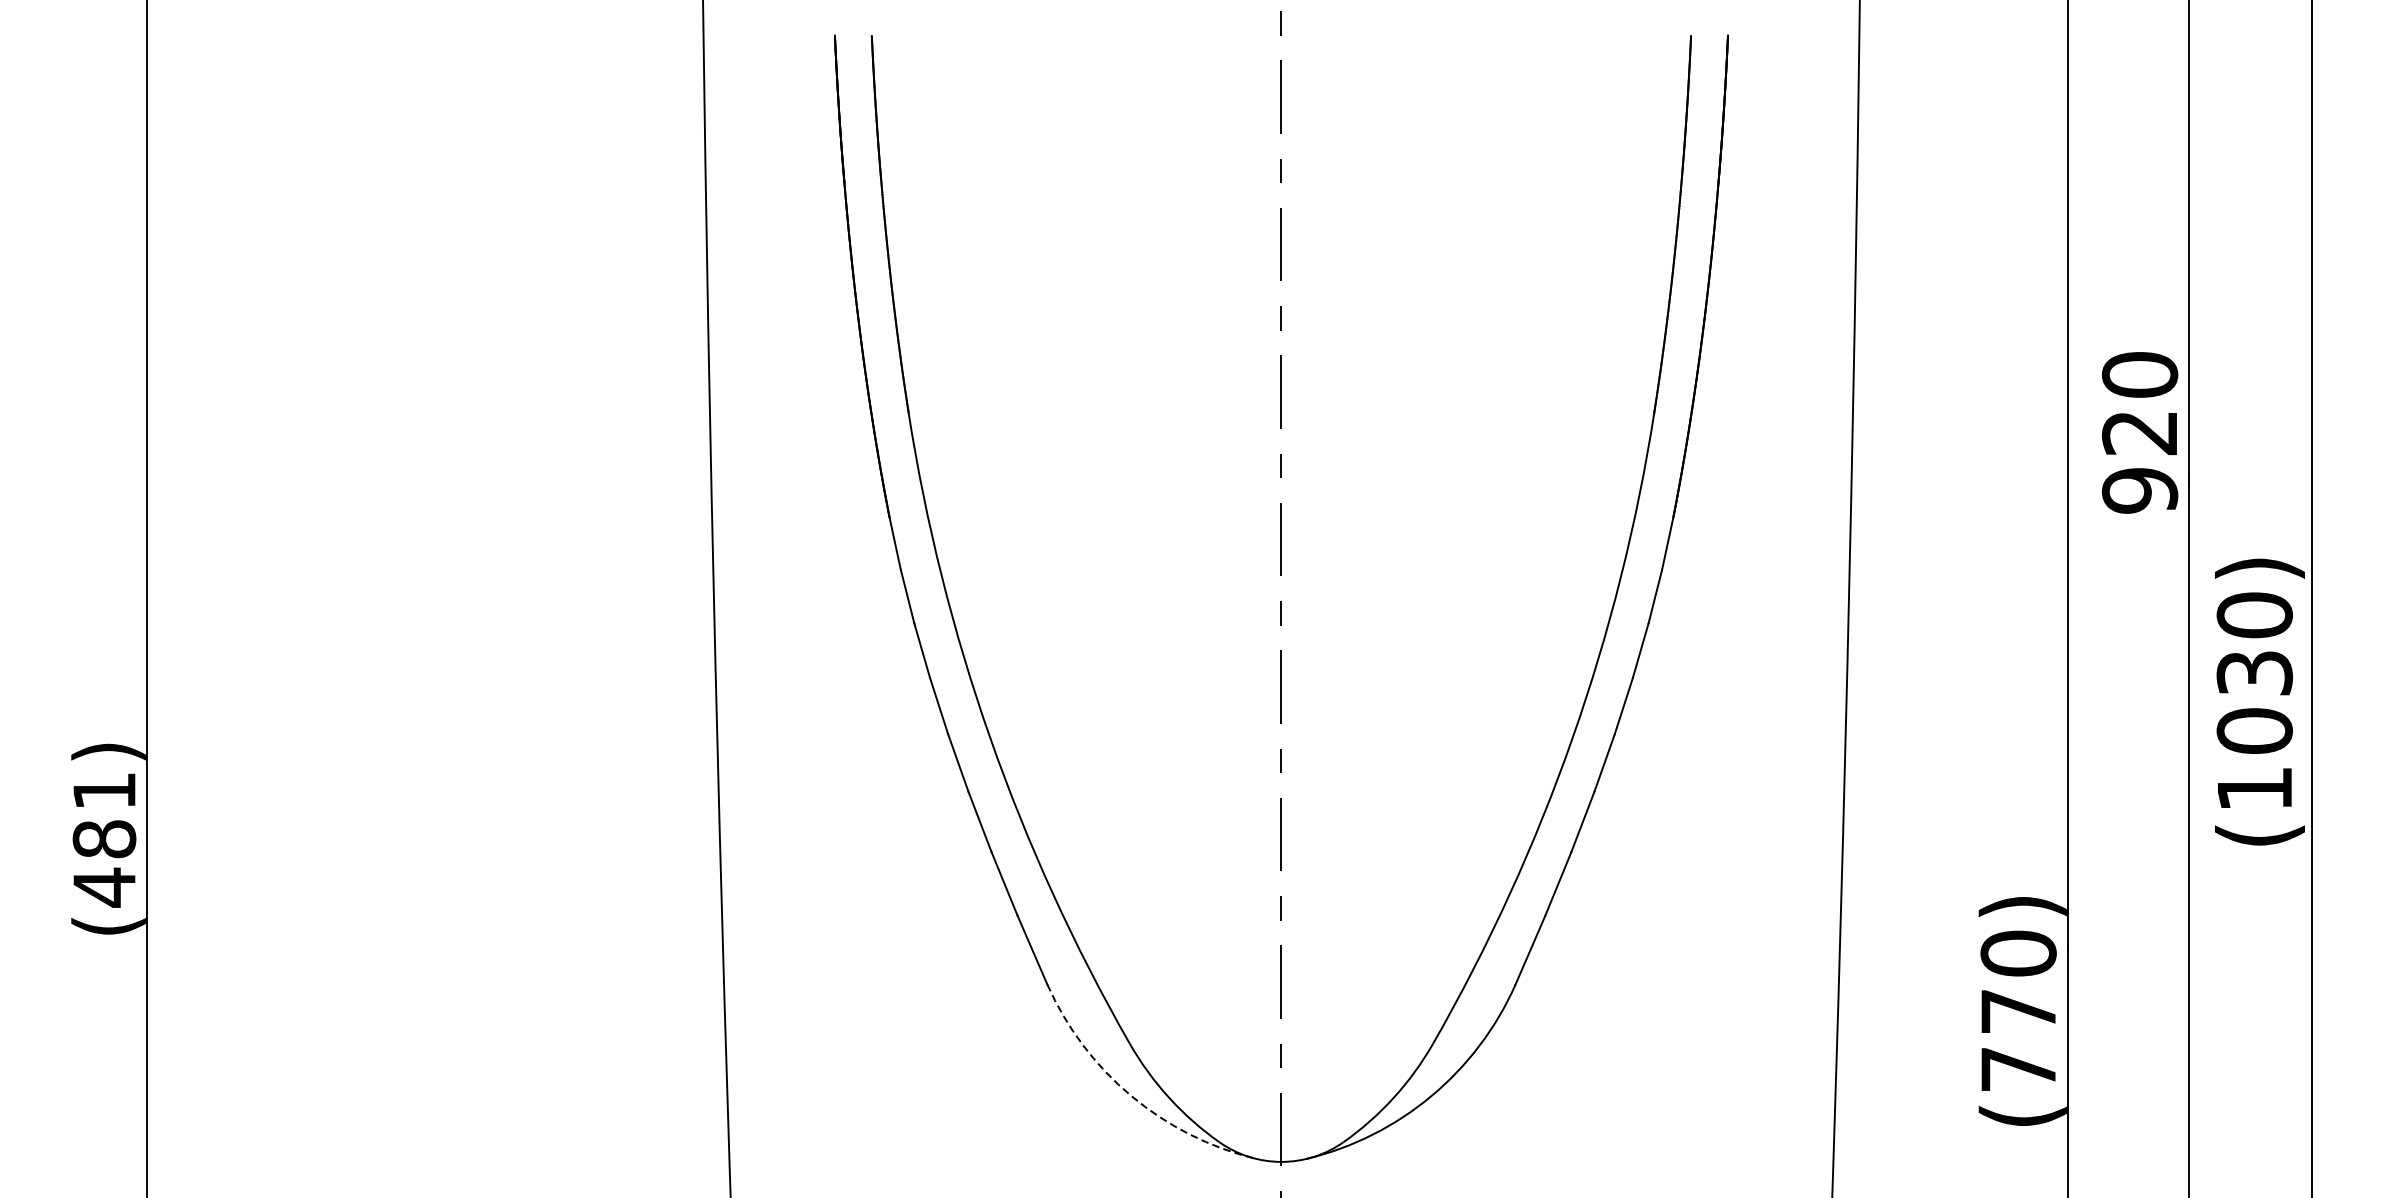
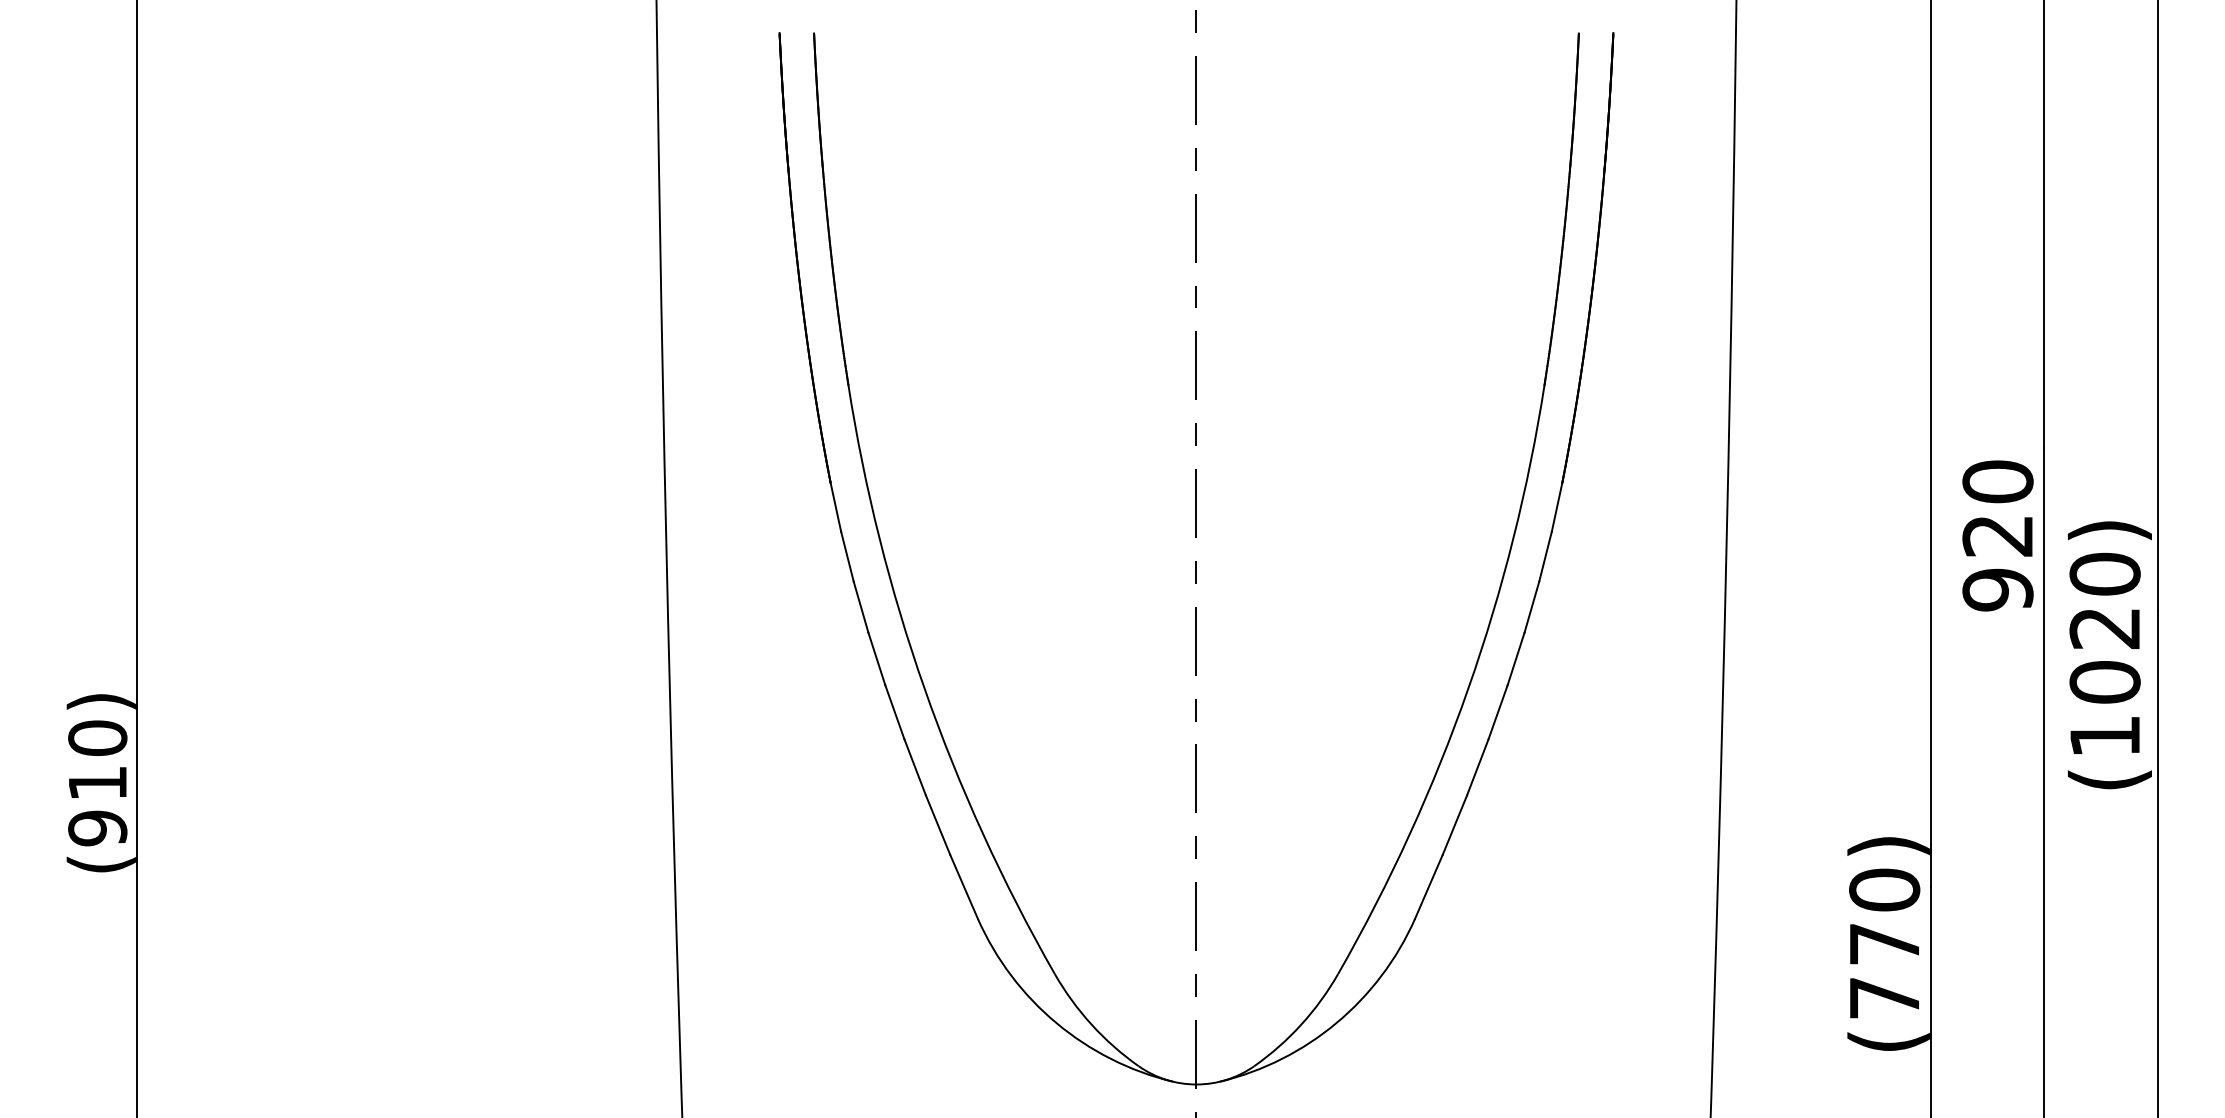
text: (2139, 432) -> (1997, 535), moved
text: (2254, 673) -> (2104, 628), (1030) -> (1020)
text: (104, 839) -> (97, 783), (481) -> (910)
arc: (1131, 1096) -> (1056, 1023), dashed -> solid

